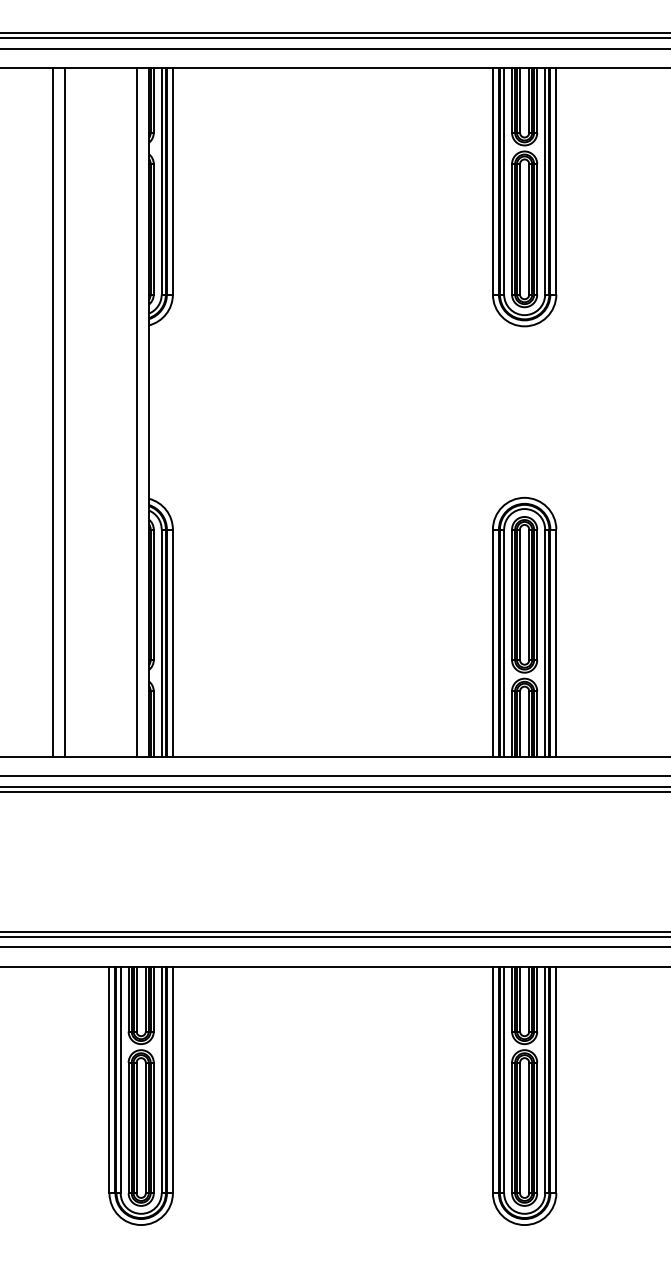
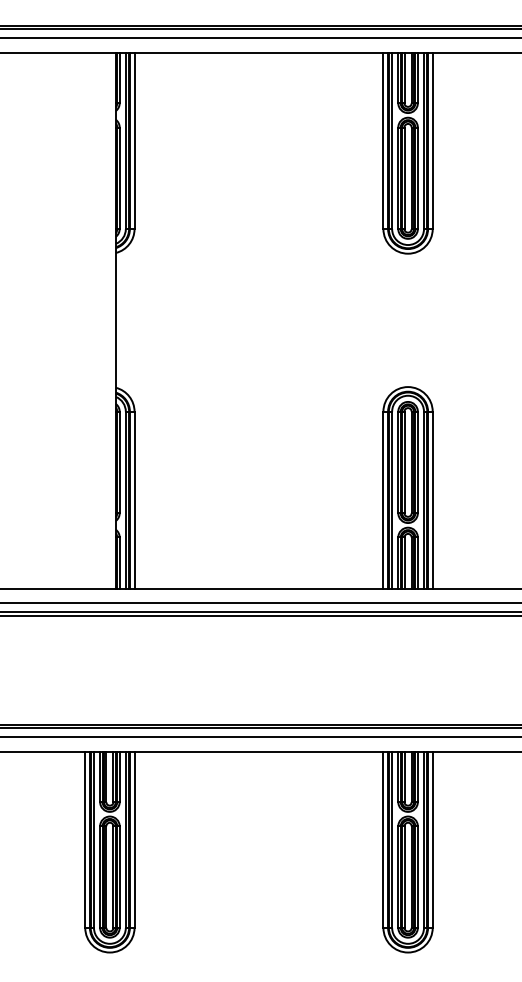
line: (53, 412) -> (41, 320), removed
line: (64, 412) -> (50, 320), removed
line: (136, 412) -> (106, 320), removed

